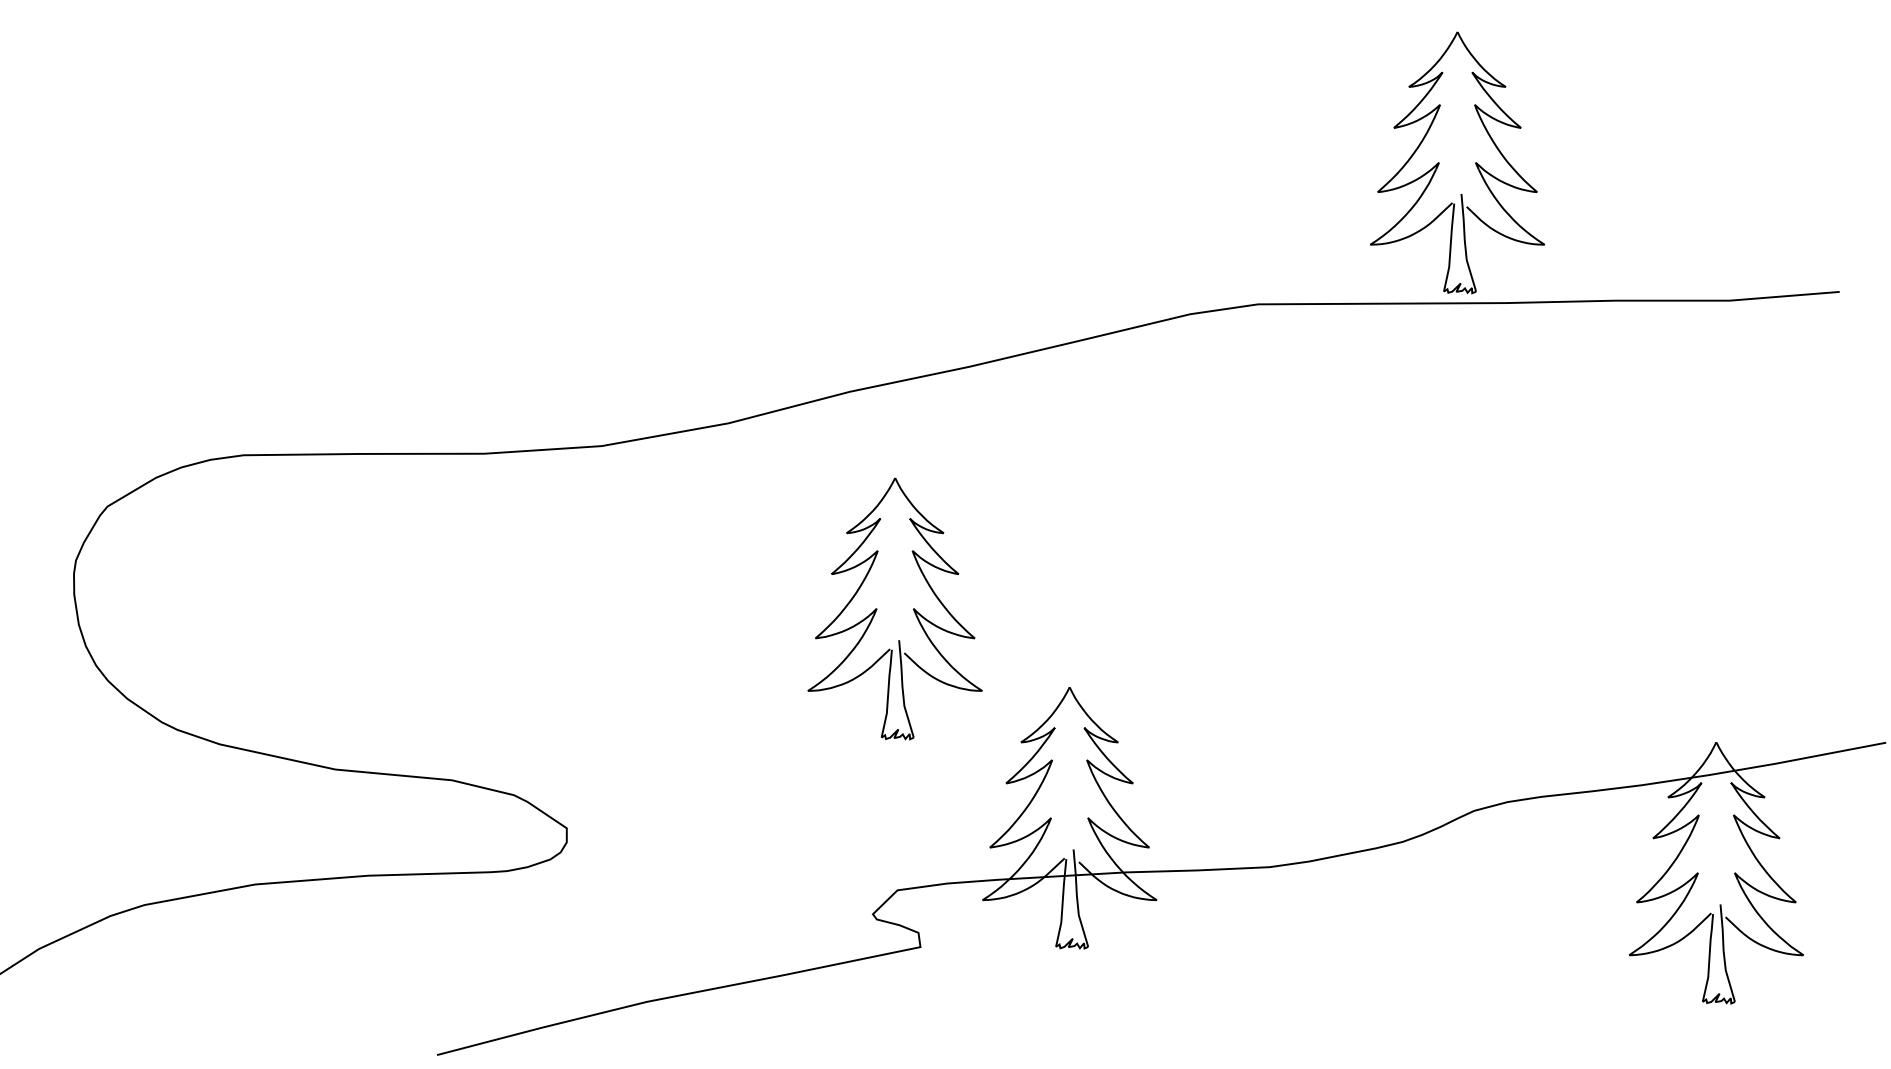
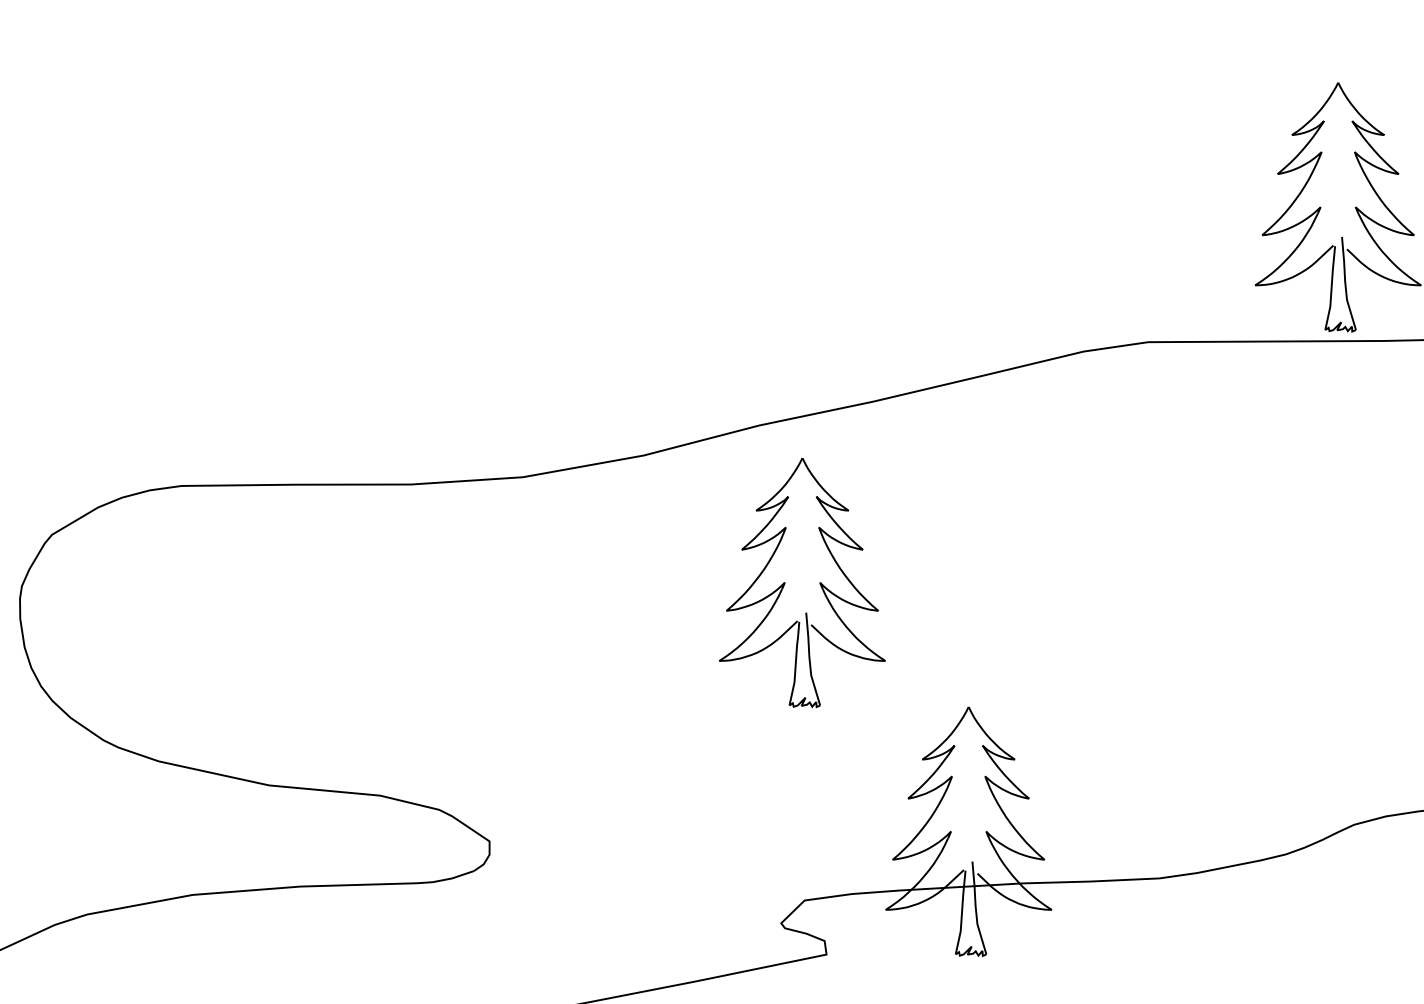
part: (877, 608) -> (785, 582), moved

